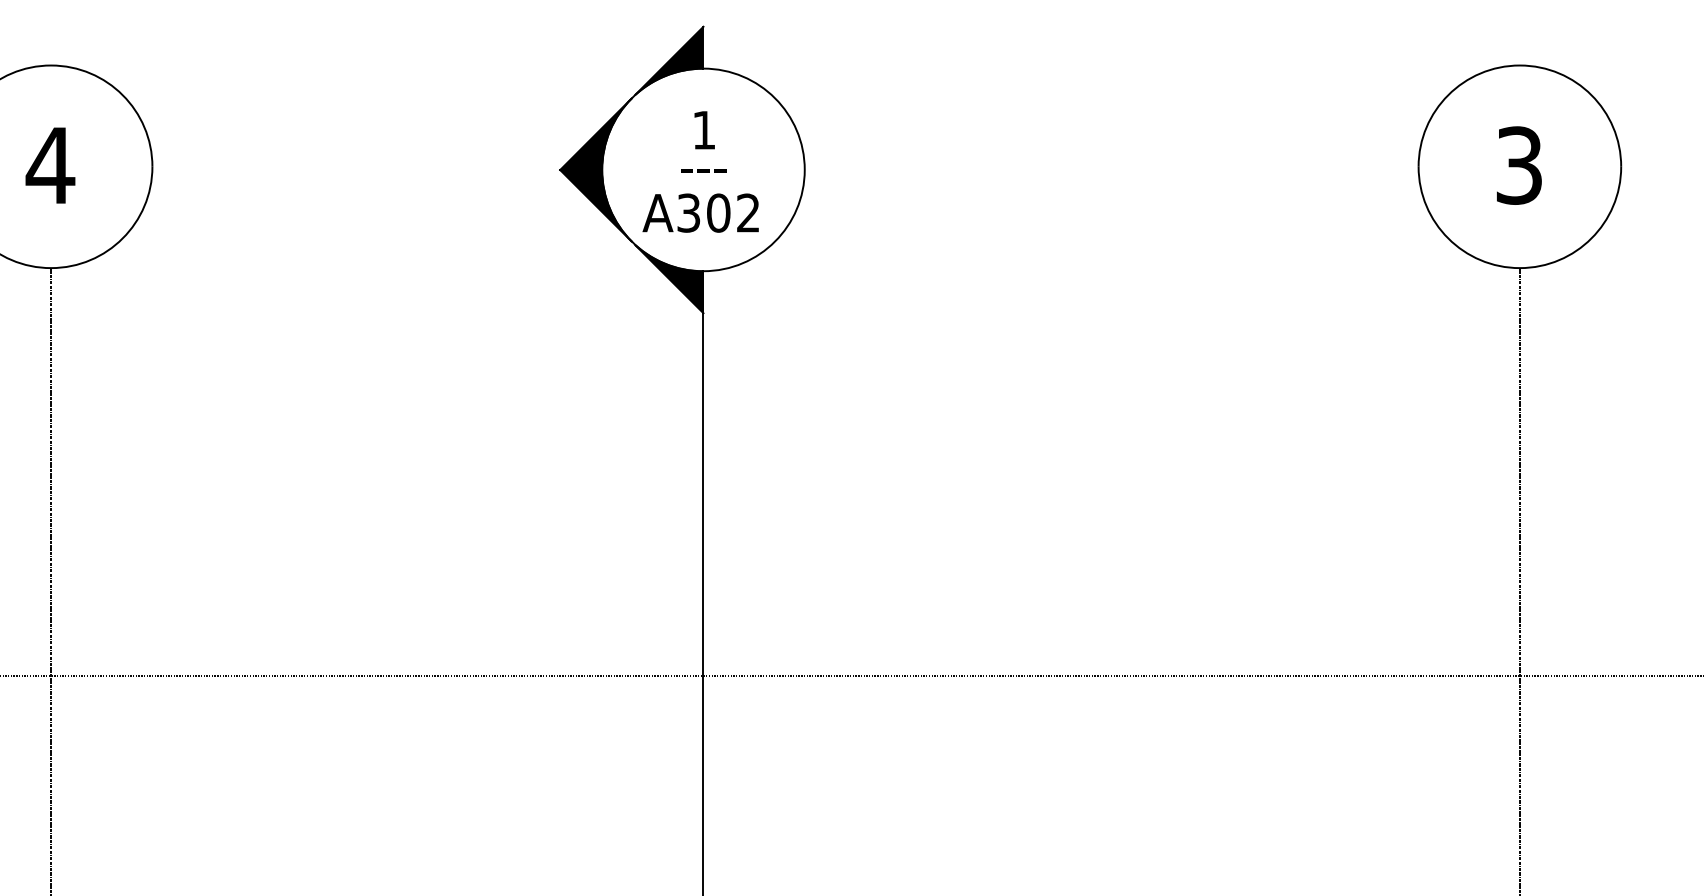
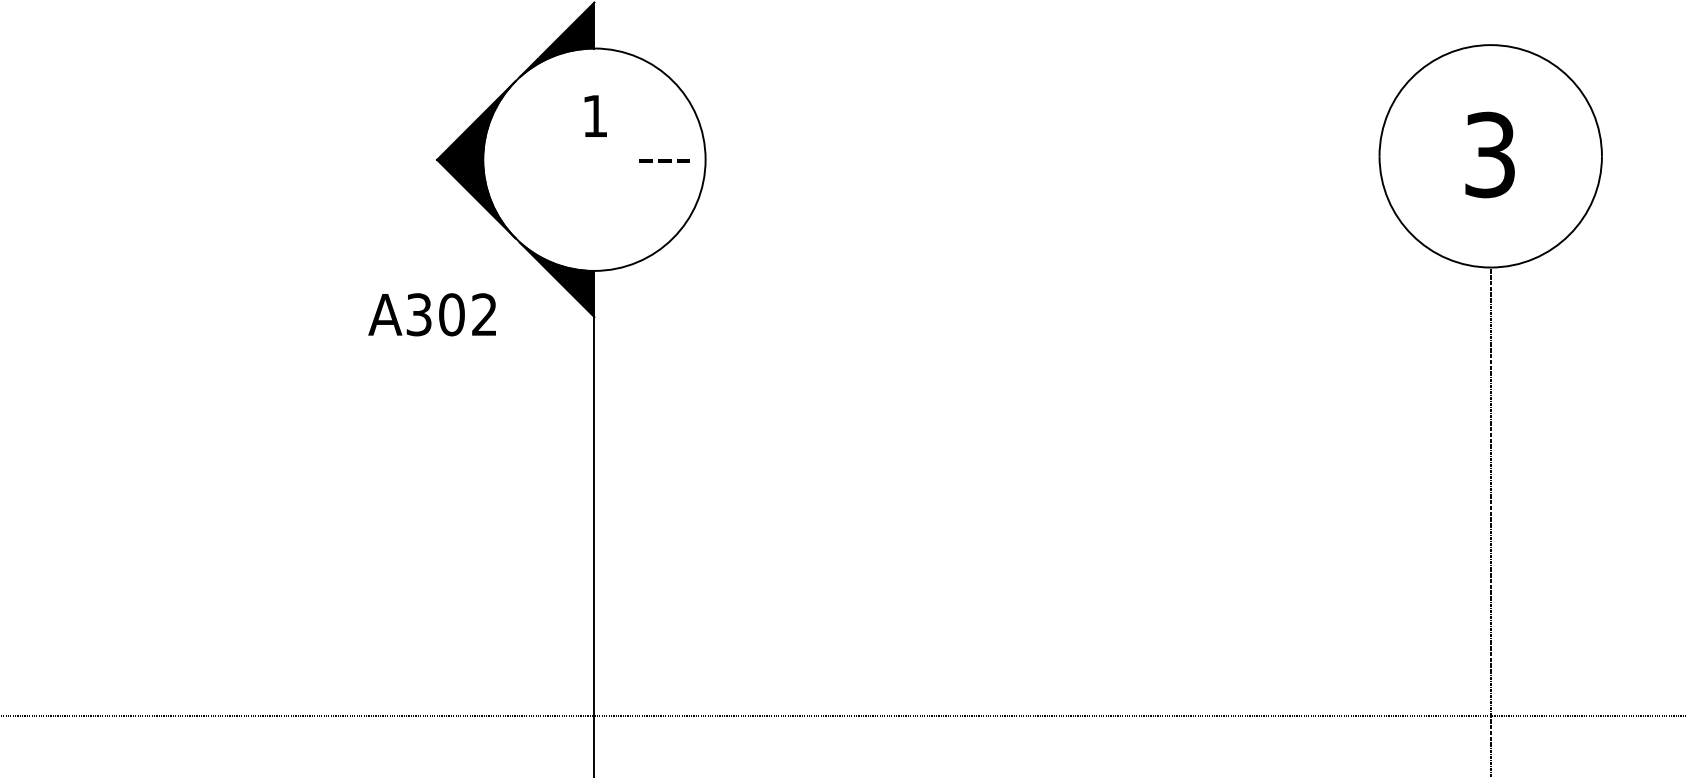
text: (703, 170) -> (664, 160), moved
text: (700, 212) -> (431, 314), moved

